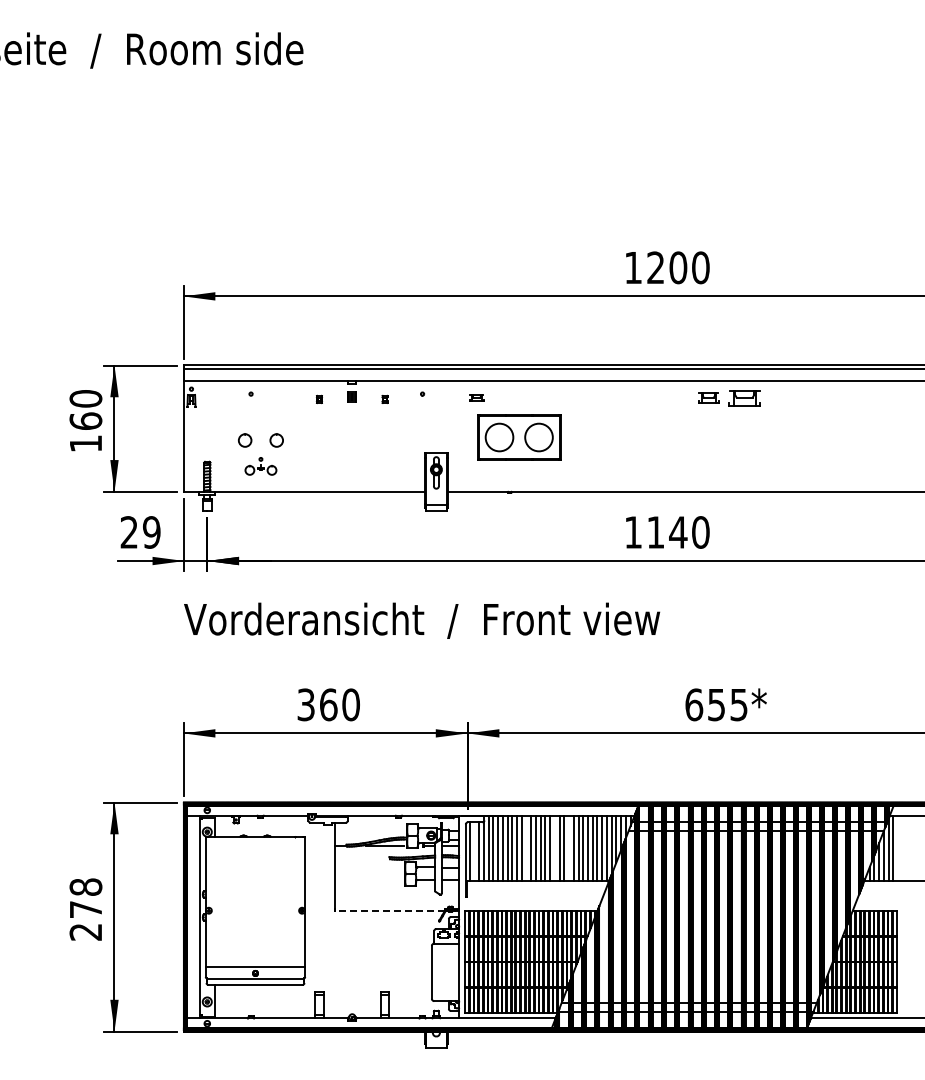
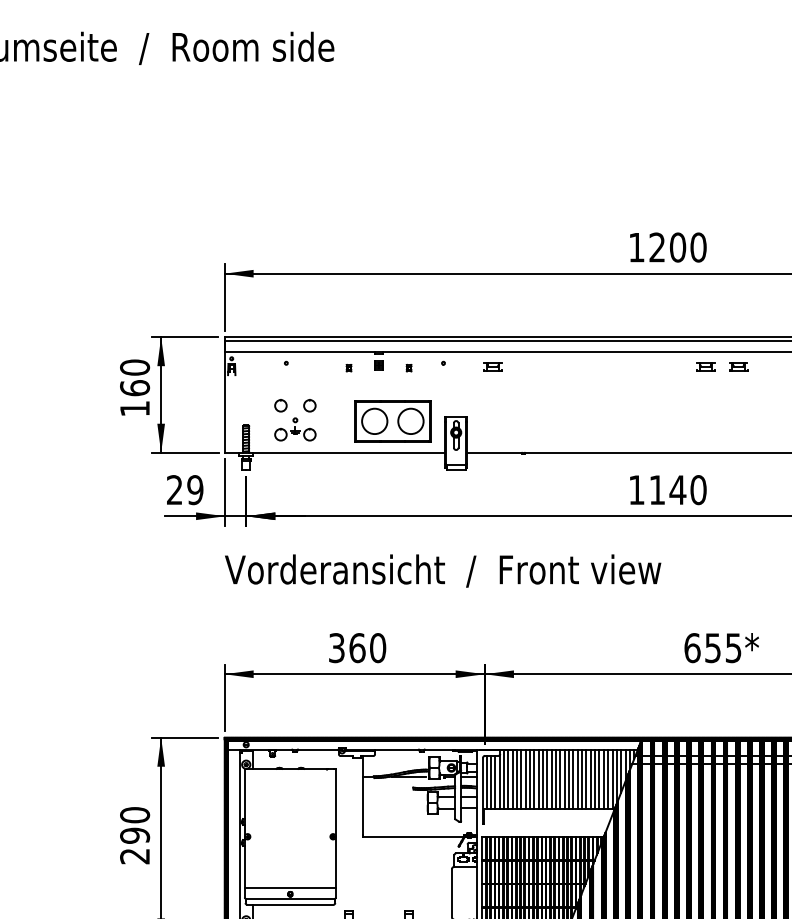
part: (476, 397) -> (492, 366), size x1.43
part: (744, 397) -> (738, 366), size x0.62
part: (519, 437) -> (393, 421), moved
part: (260, 466) -> (294, 429), size x1.43
line: (526, 847) -> (538, 778), added
line: (554, 847) -> (564, 778), added
line: (569, 847) -> (578, 778), added
line: (474, 851) -> (491, 782), added
text: (85, 898) -> (134, 825), 278 -> 290
line: (389, 910) -> (413, 836), dashed -> solid

